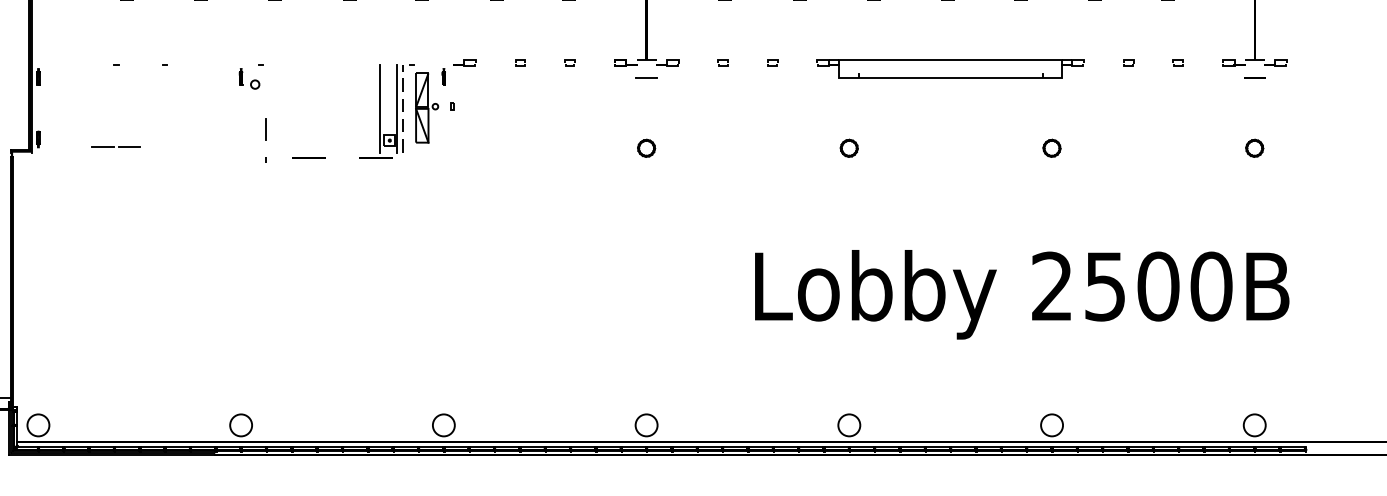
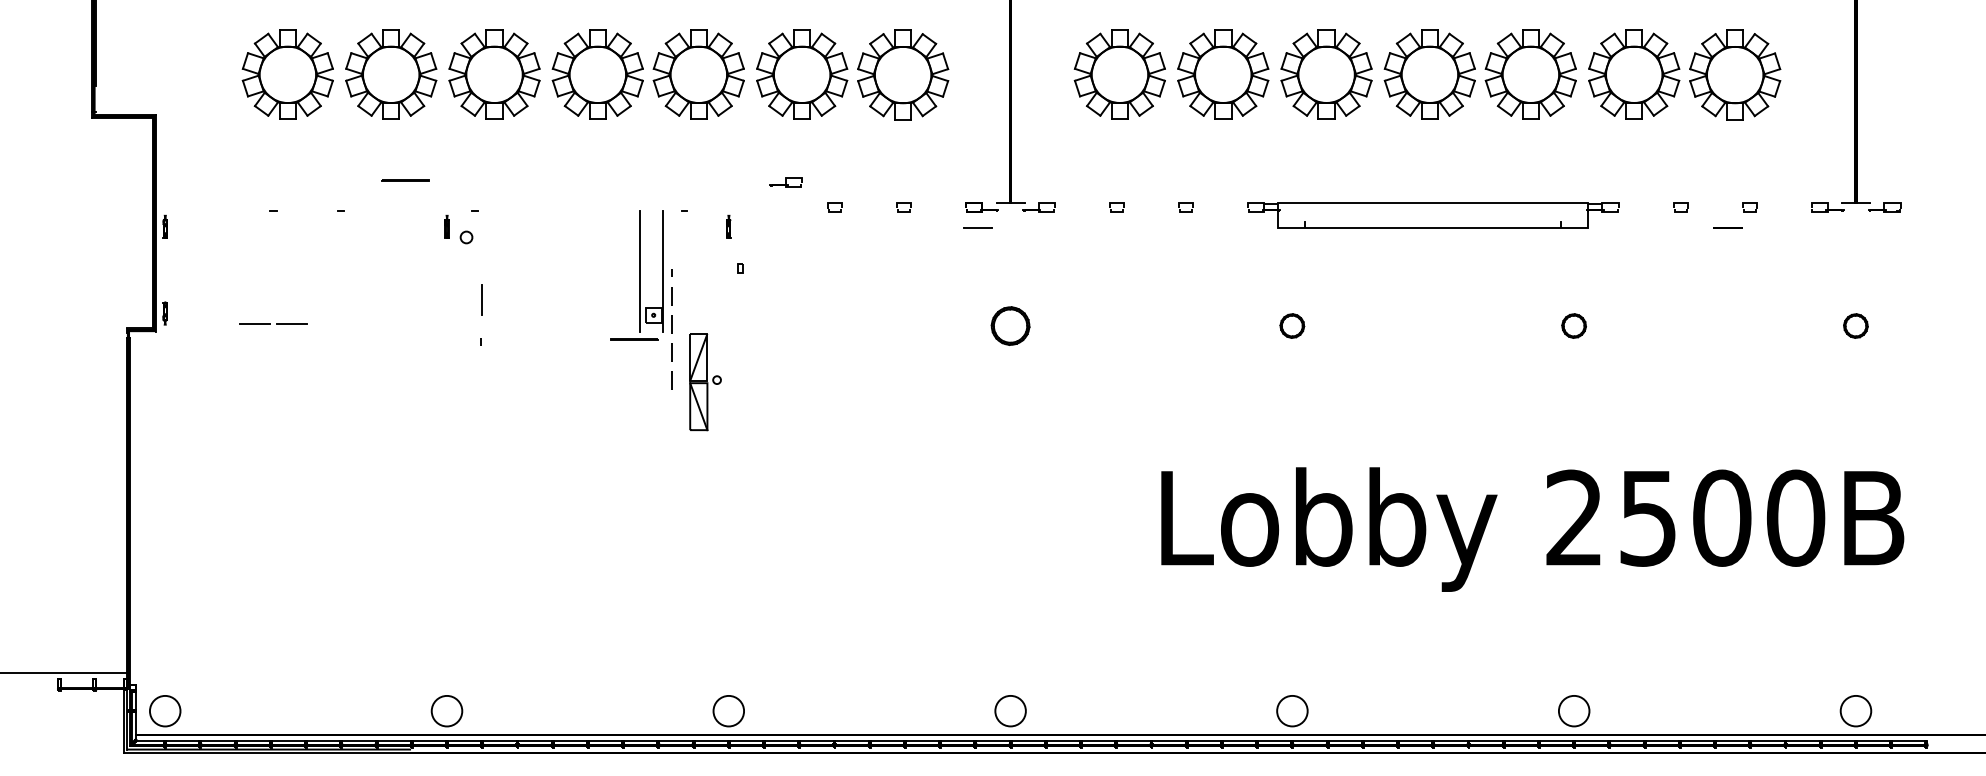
part: (463, 63) -> (785, 182), moved
line: (646, 77) -> (977, 227), moved
line: (1254, 77) -> (1727, 227), moved
part: (427, 108) -> (705, 382), moved
line: (402, 109) -> (671, 329), moved
part: (646, 147) -> (1010, 325), size x1.6
line: (308, 158) -> (405, 180), moved

